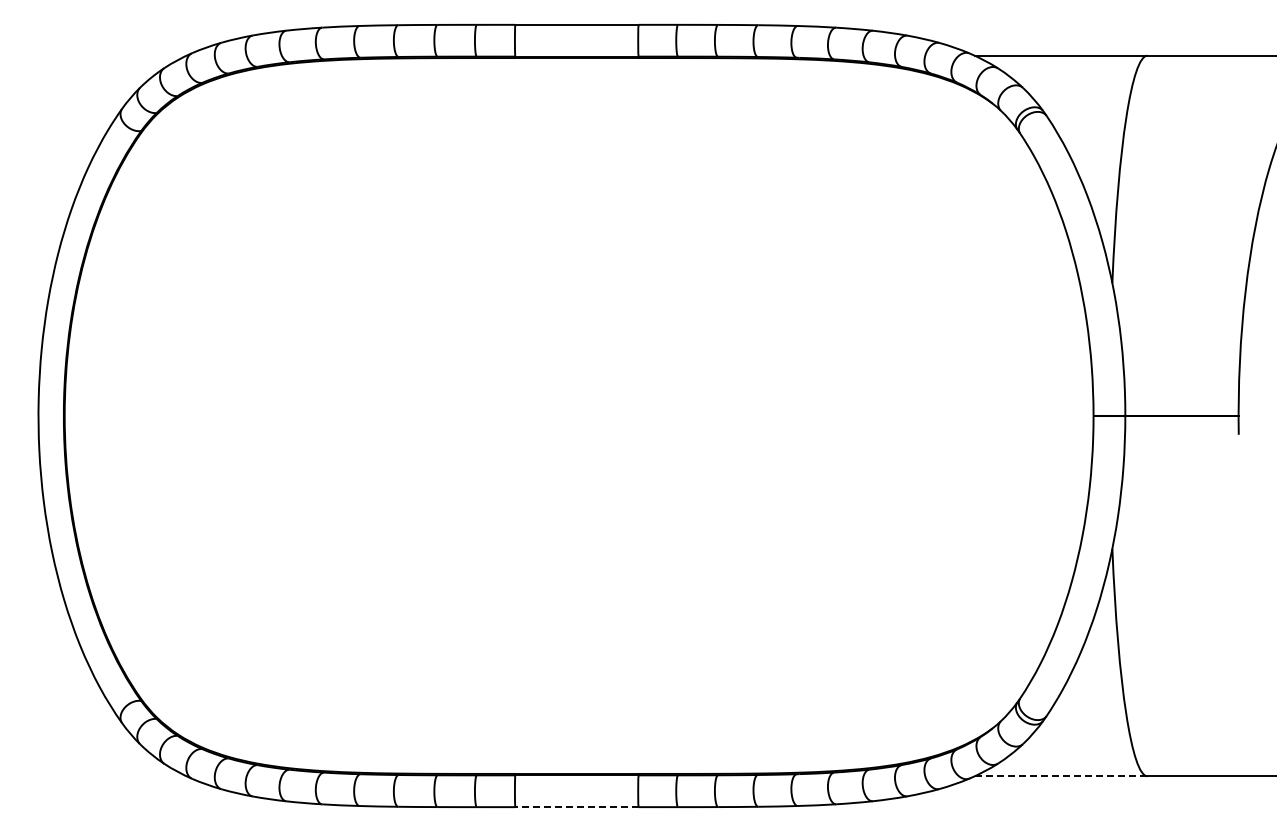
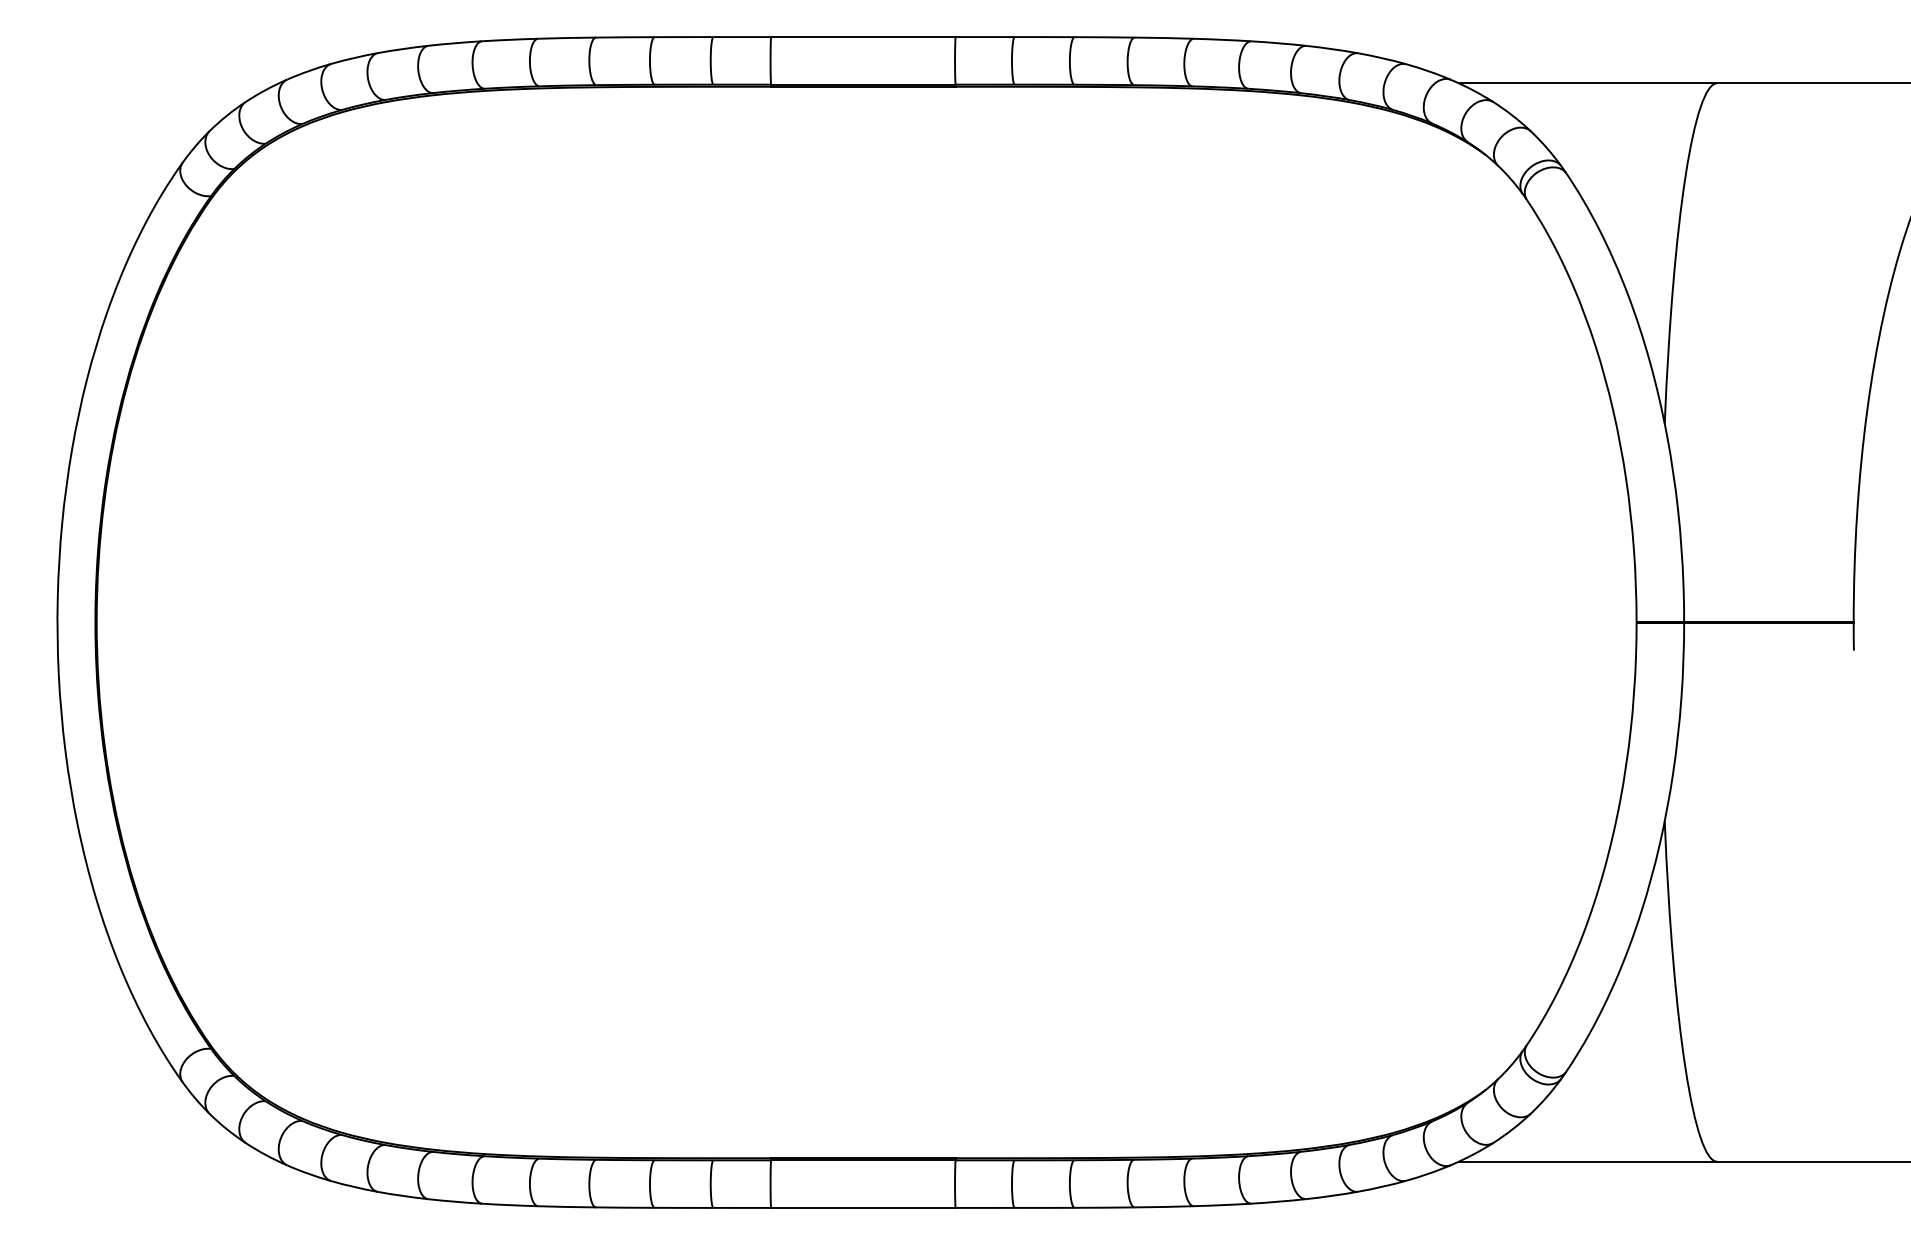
line: (1061, 776) -> (1588, 1162), dashed -> solid
line: (576, 807) -> (862, 1208), dashed -> solid

